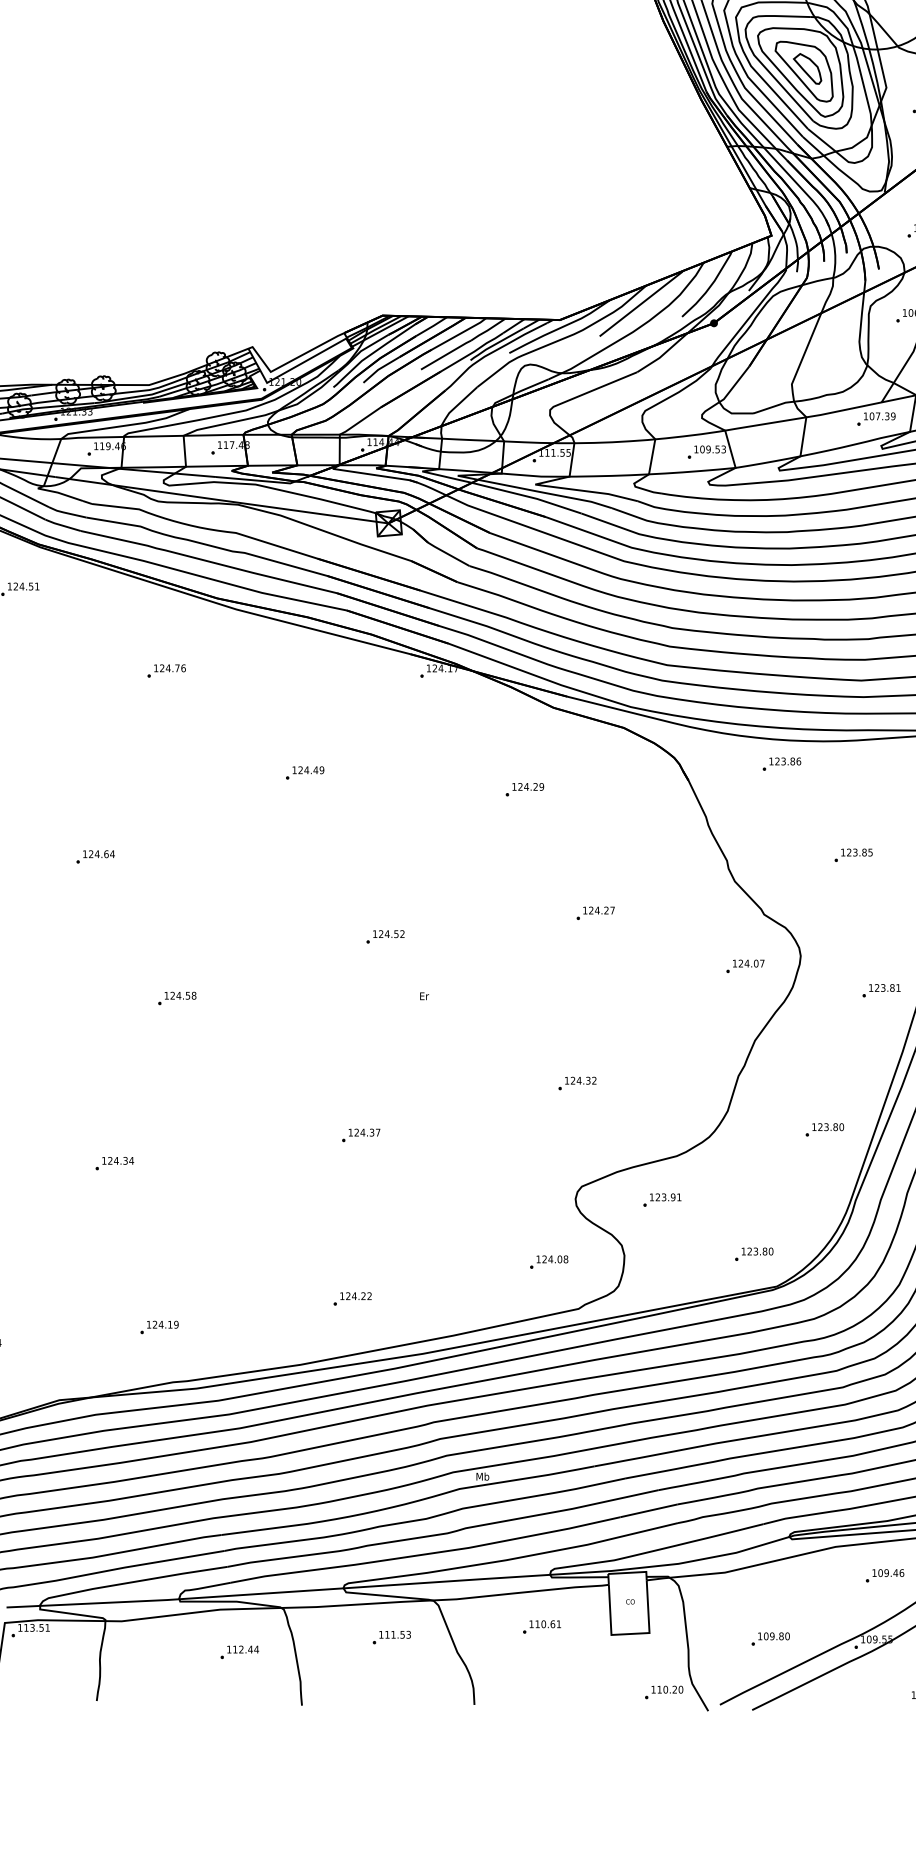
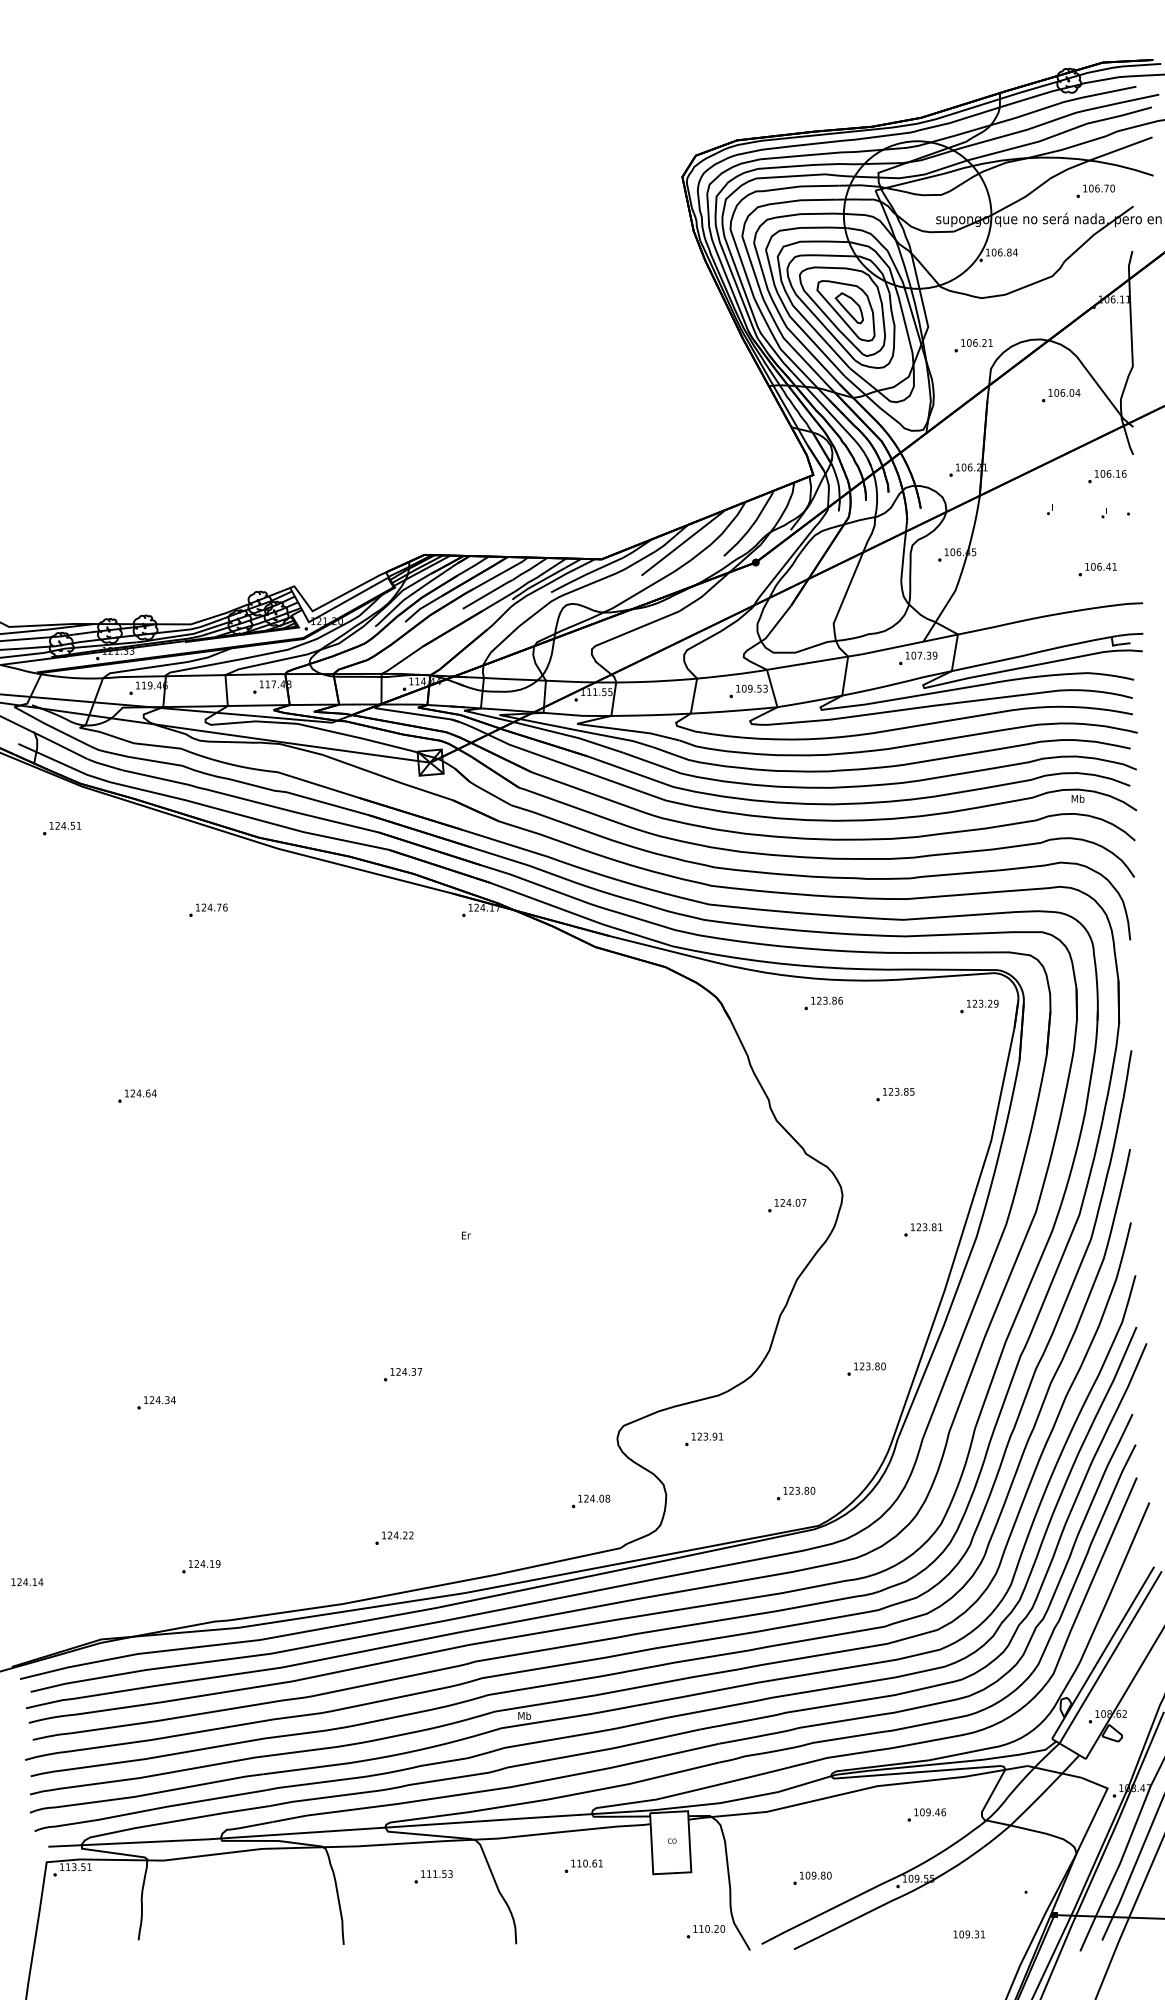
part: (304, 772) -> (346, 1011), removed
part: (524, 789) -> (566, 1028), removed
part: (595, 913) -> (637, 1152), removed
part: (385, 936) -> (427, 1175), removed
part: (177, 998) -> (219, 1237), removed
part: (577, 1083) -> (619, 1322), removed
part: (239, 1652) -> (281, 1891), removed

